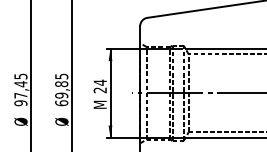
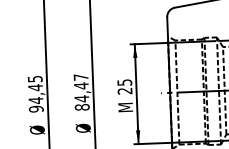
text: (99, 82) -> (123, 82), 24 -> 25
text: (61, 89) -> (81, 91), 69,85 -> 84,47
text: (20, 95) -> (35, 100), 97,45 -> 94,45

